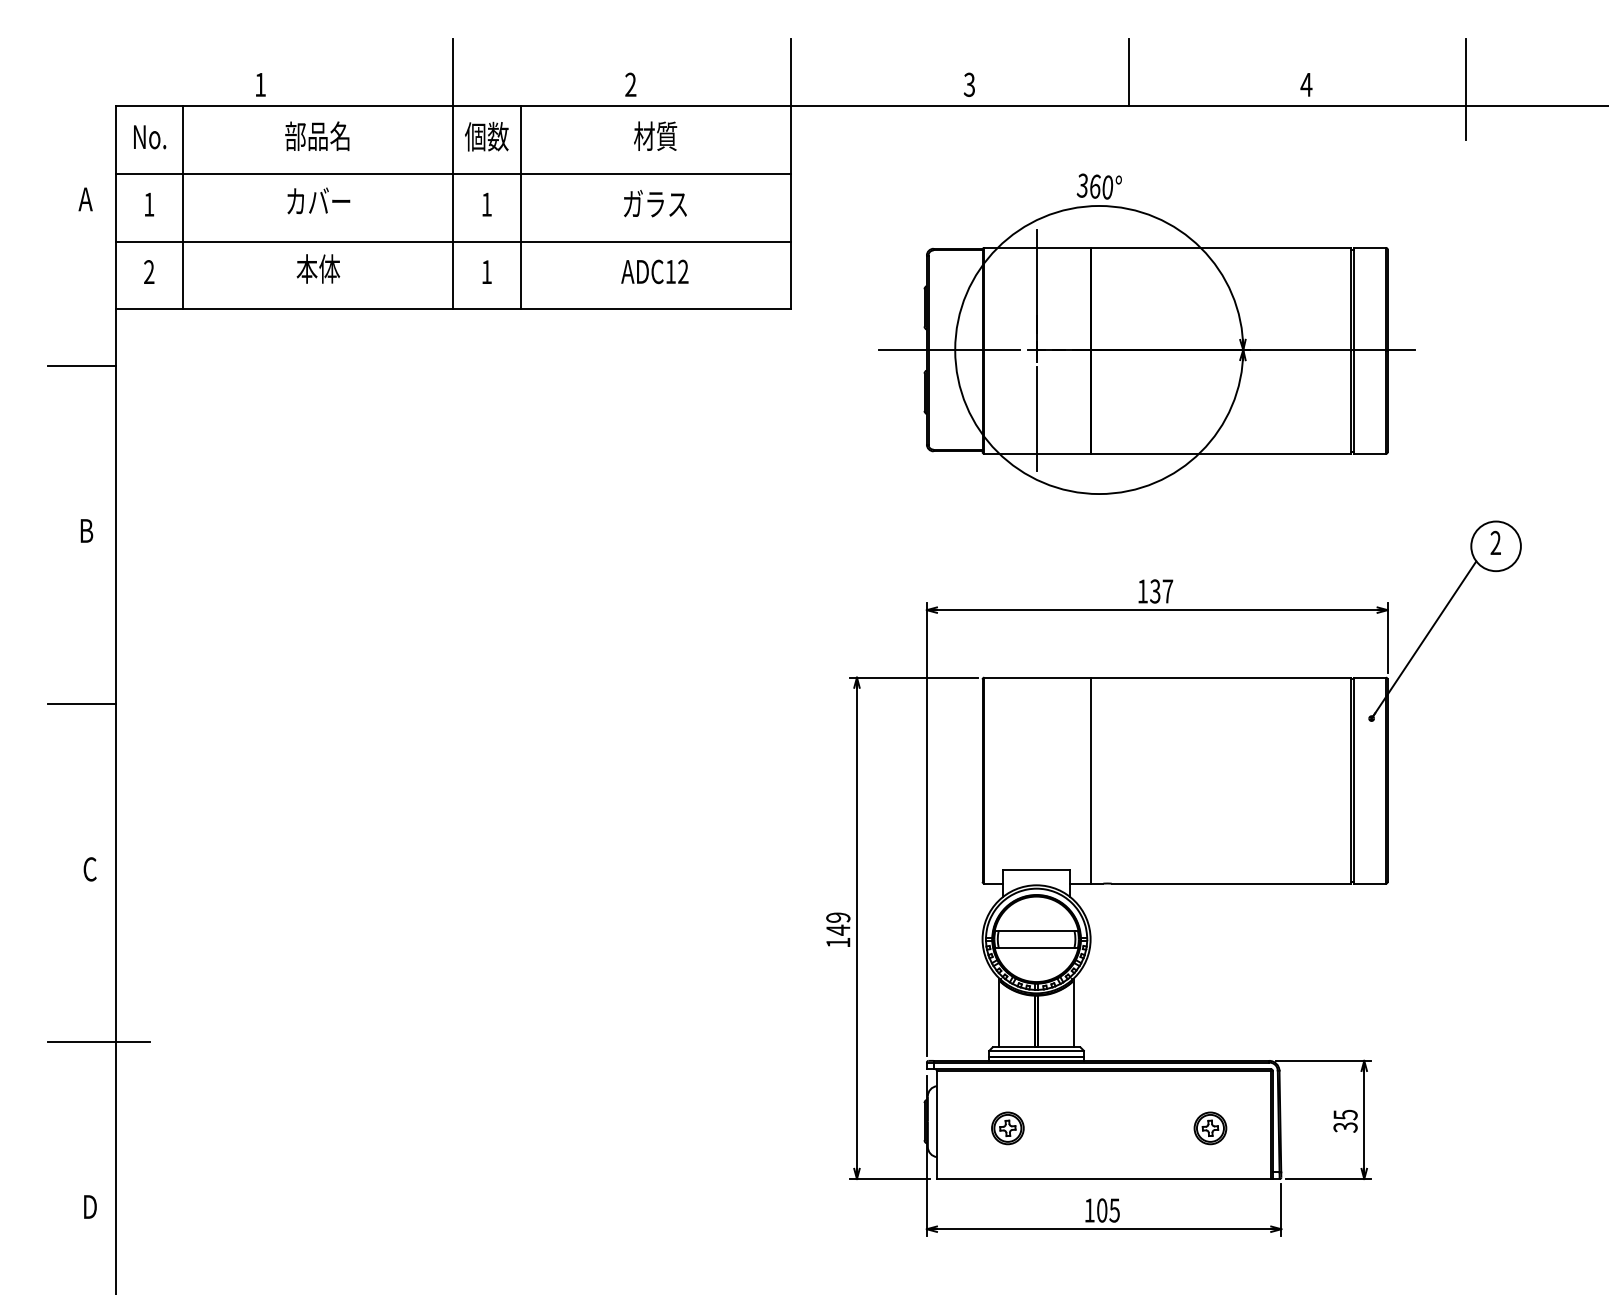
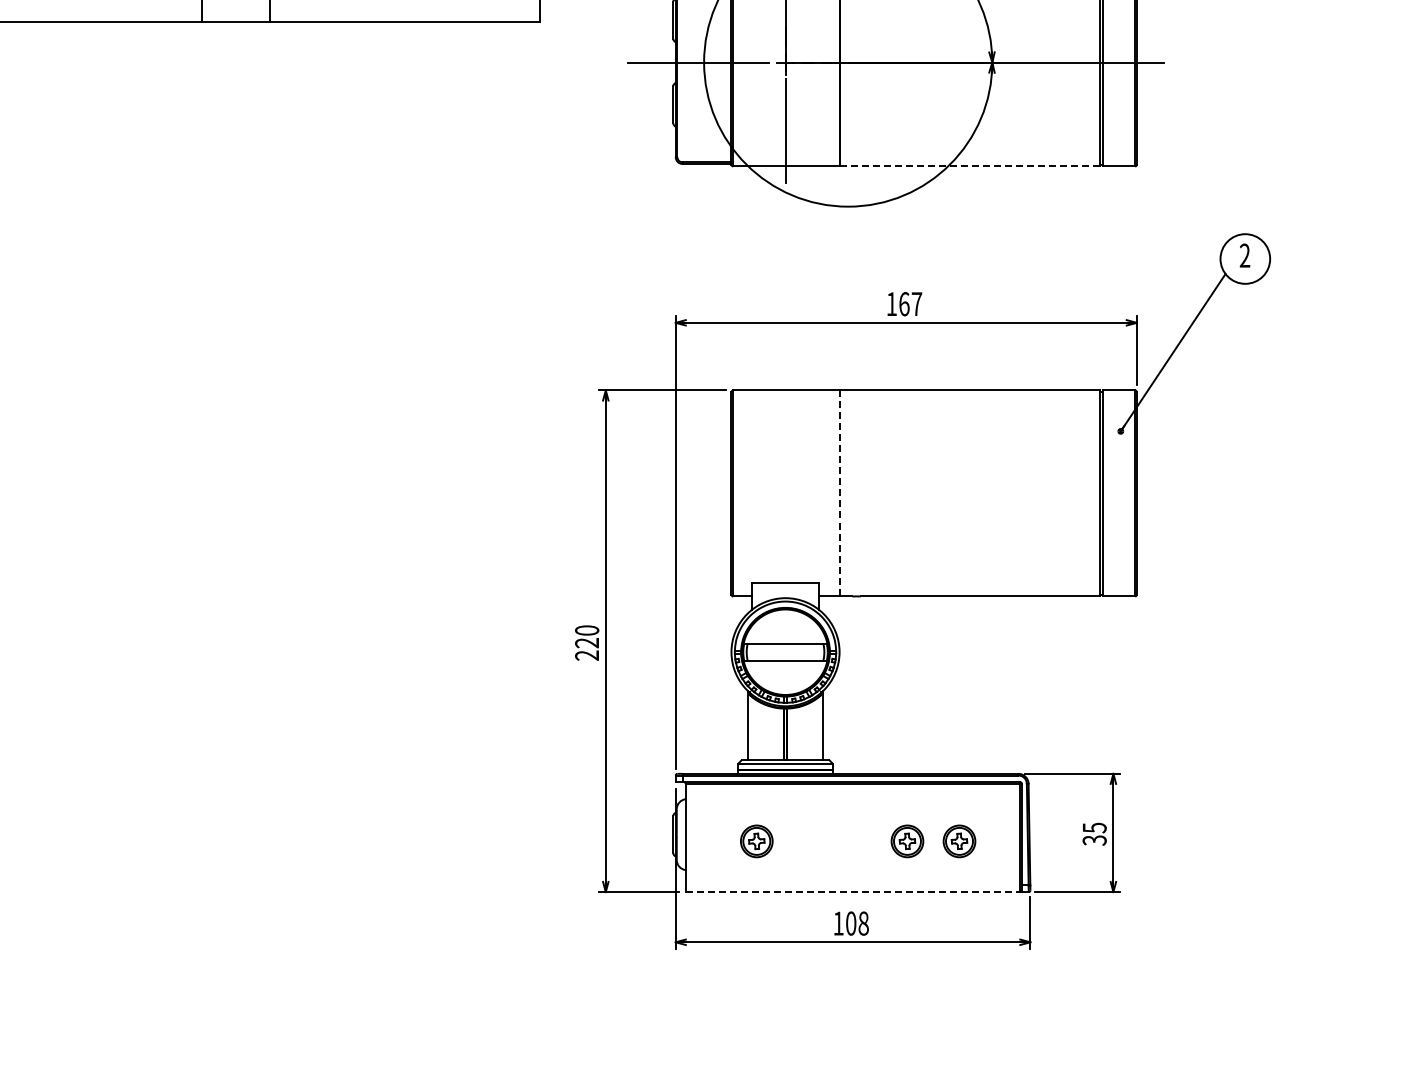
line: (1220, 453) -> (969, 166), solid -> dashed
text: (1155, 591) -> (904, 304), 137 -> 167
line: (1090, 780) -> (839, 493), solid -> dashed
text: (838, 929) -> (587, 642), 149 -> 220
part: (1158, 1128) -> (907, 841), added
line: (1104, 1179) -> (853, 892), solid -> dashed
text: (1114, 1210) -> (863, 923), 105 -> 108

